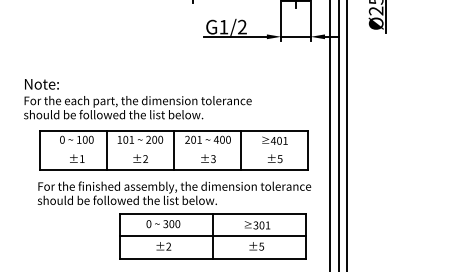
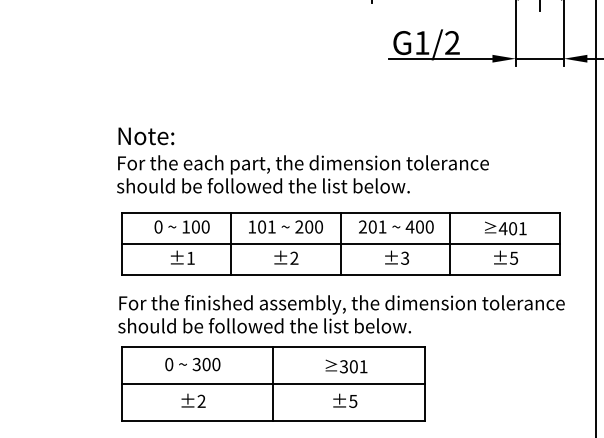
text: (137, 99) -> (302, 161), moved
line: (173, 150) -> (339, 244), added
part: (212, 236) -> (273, 384), moved

